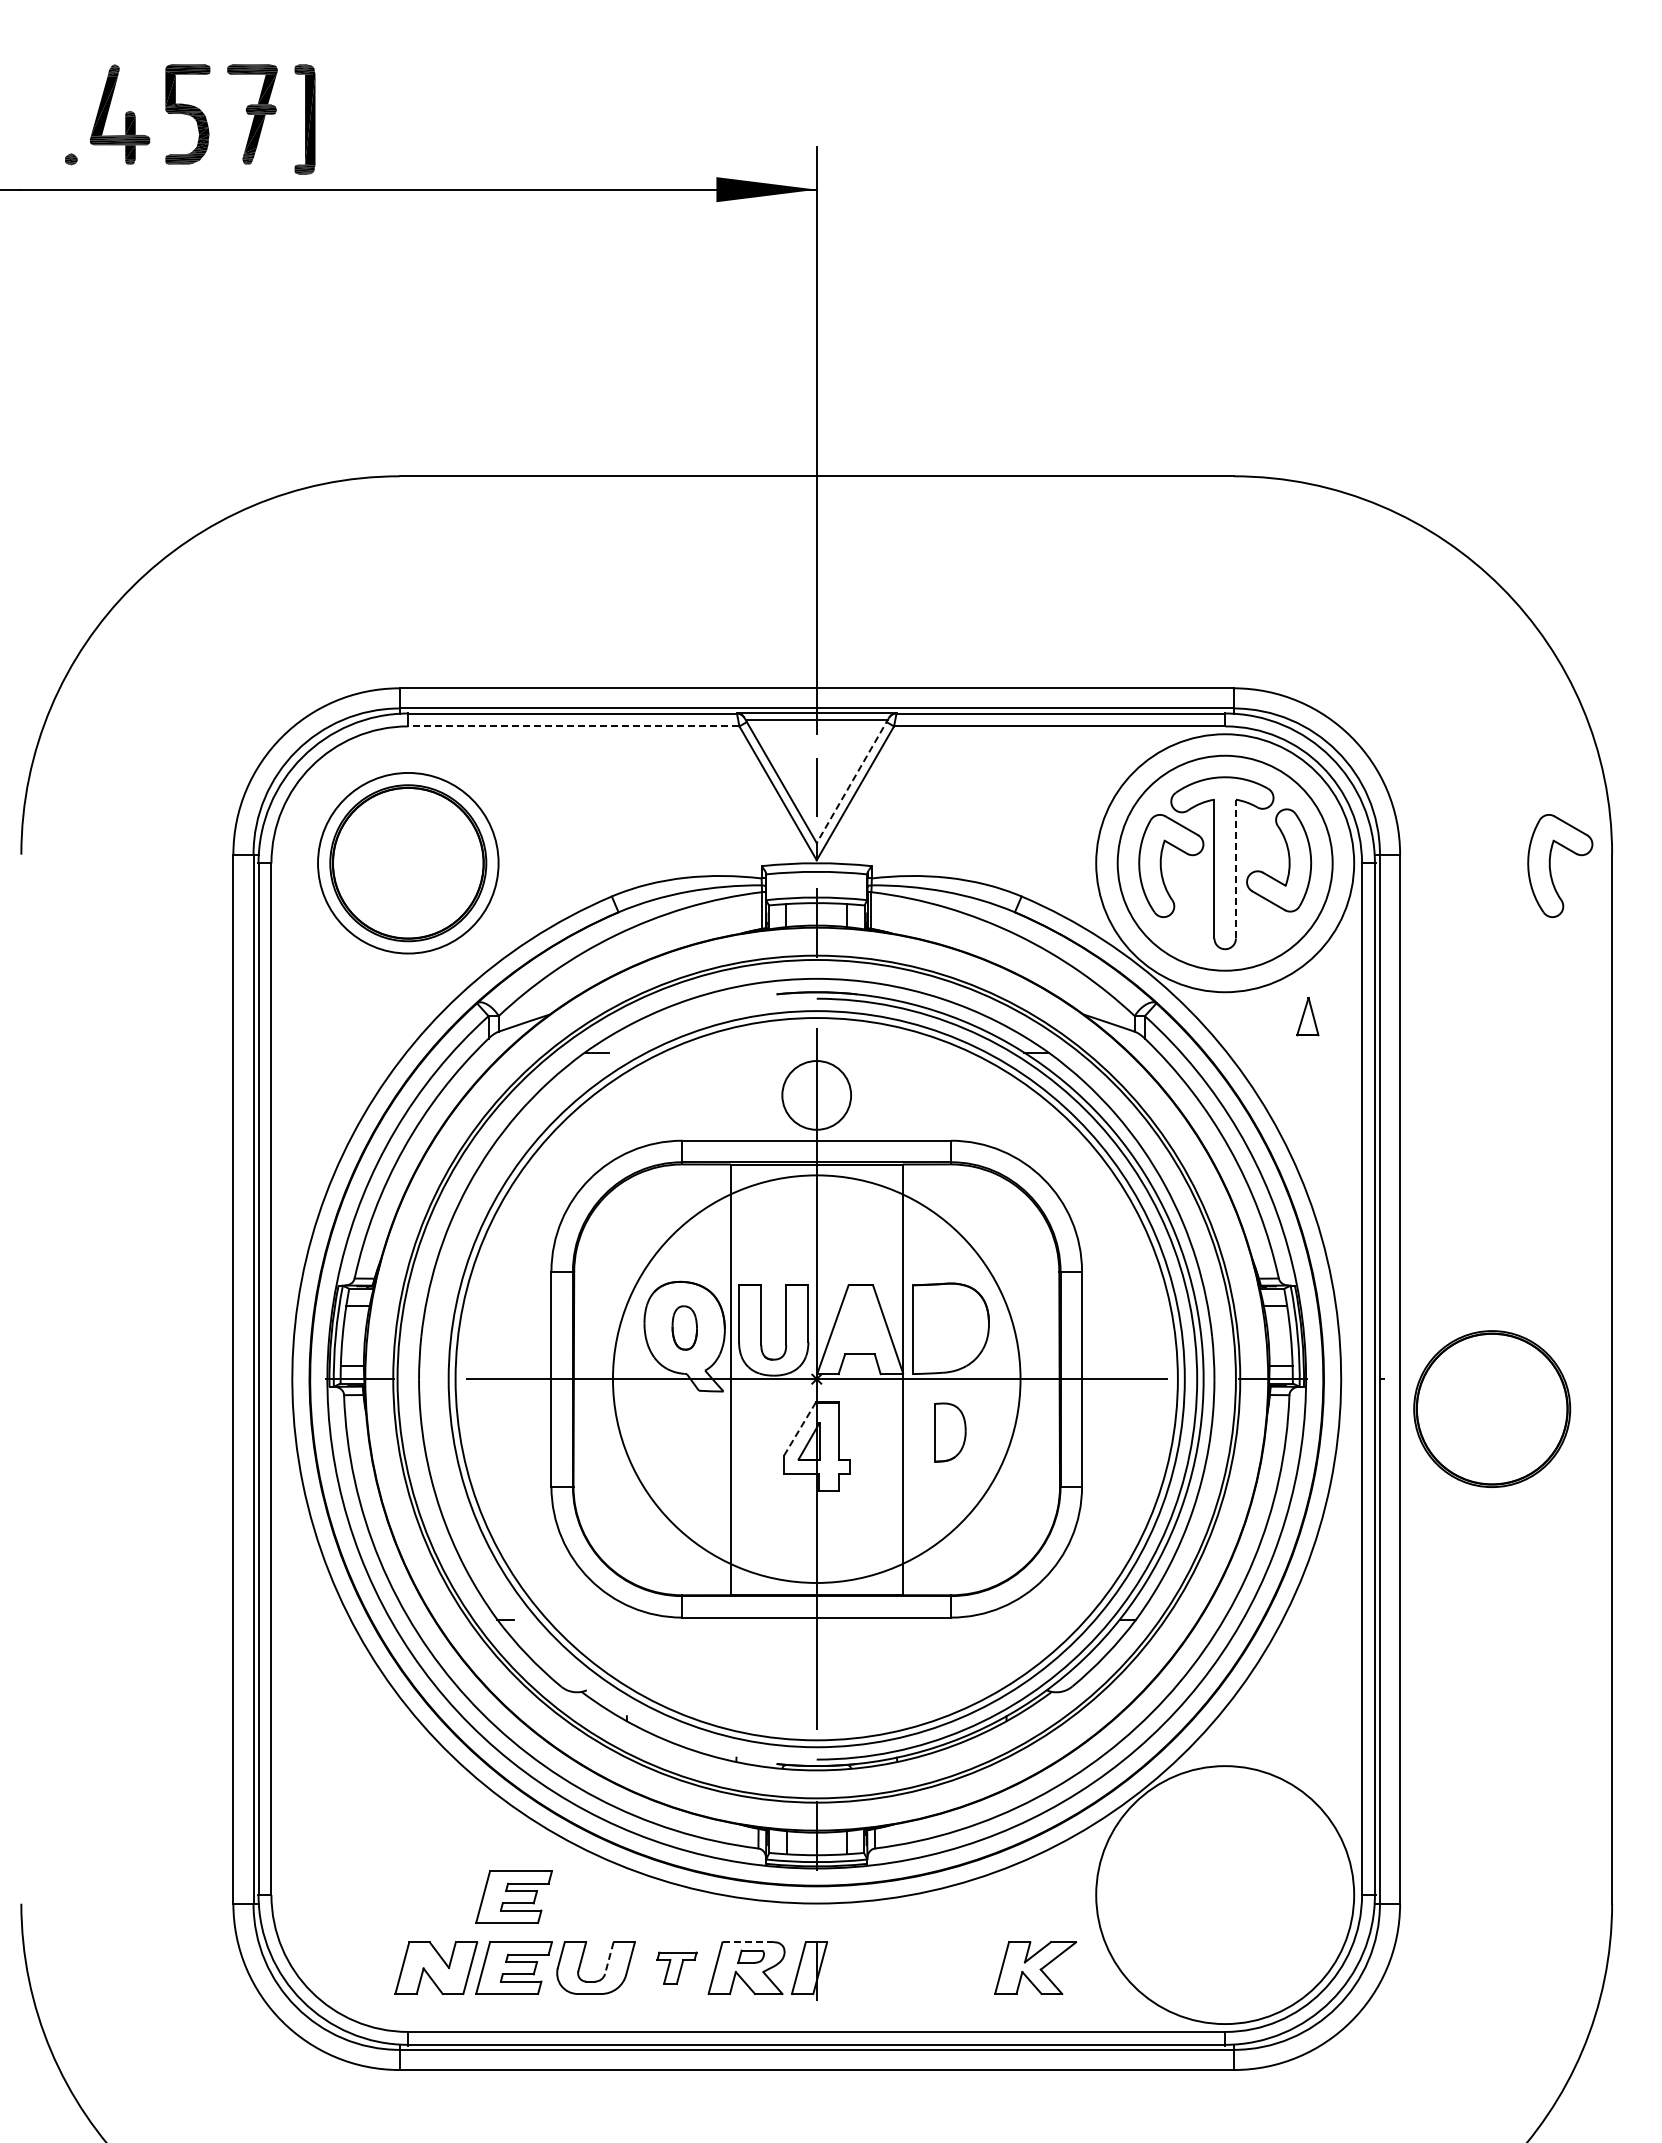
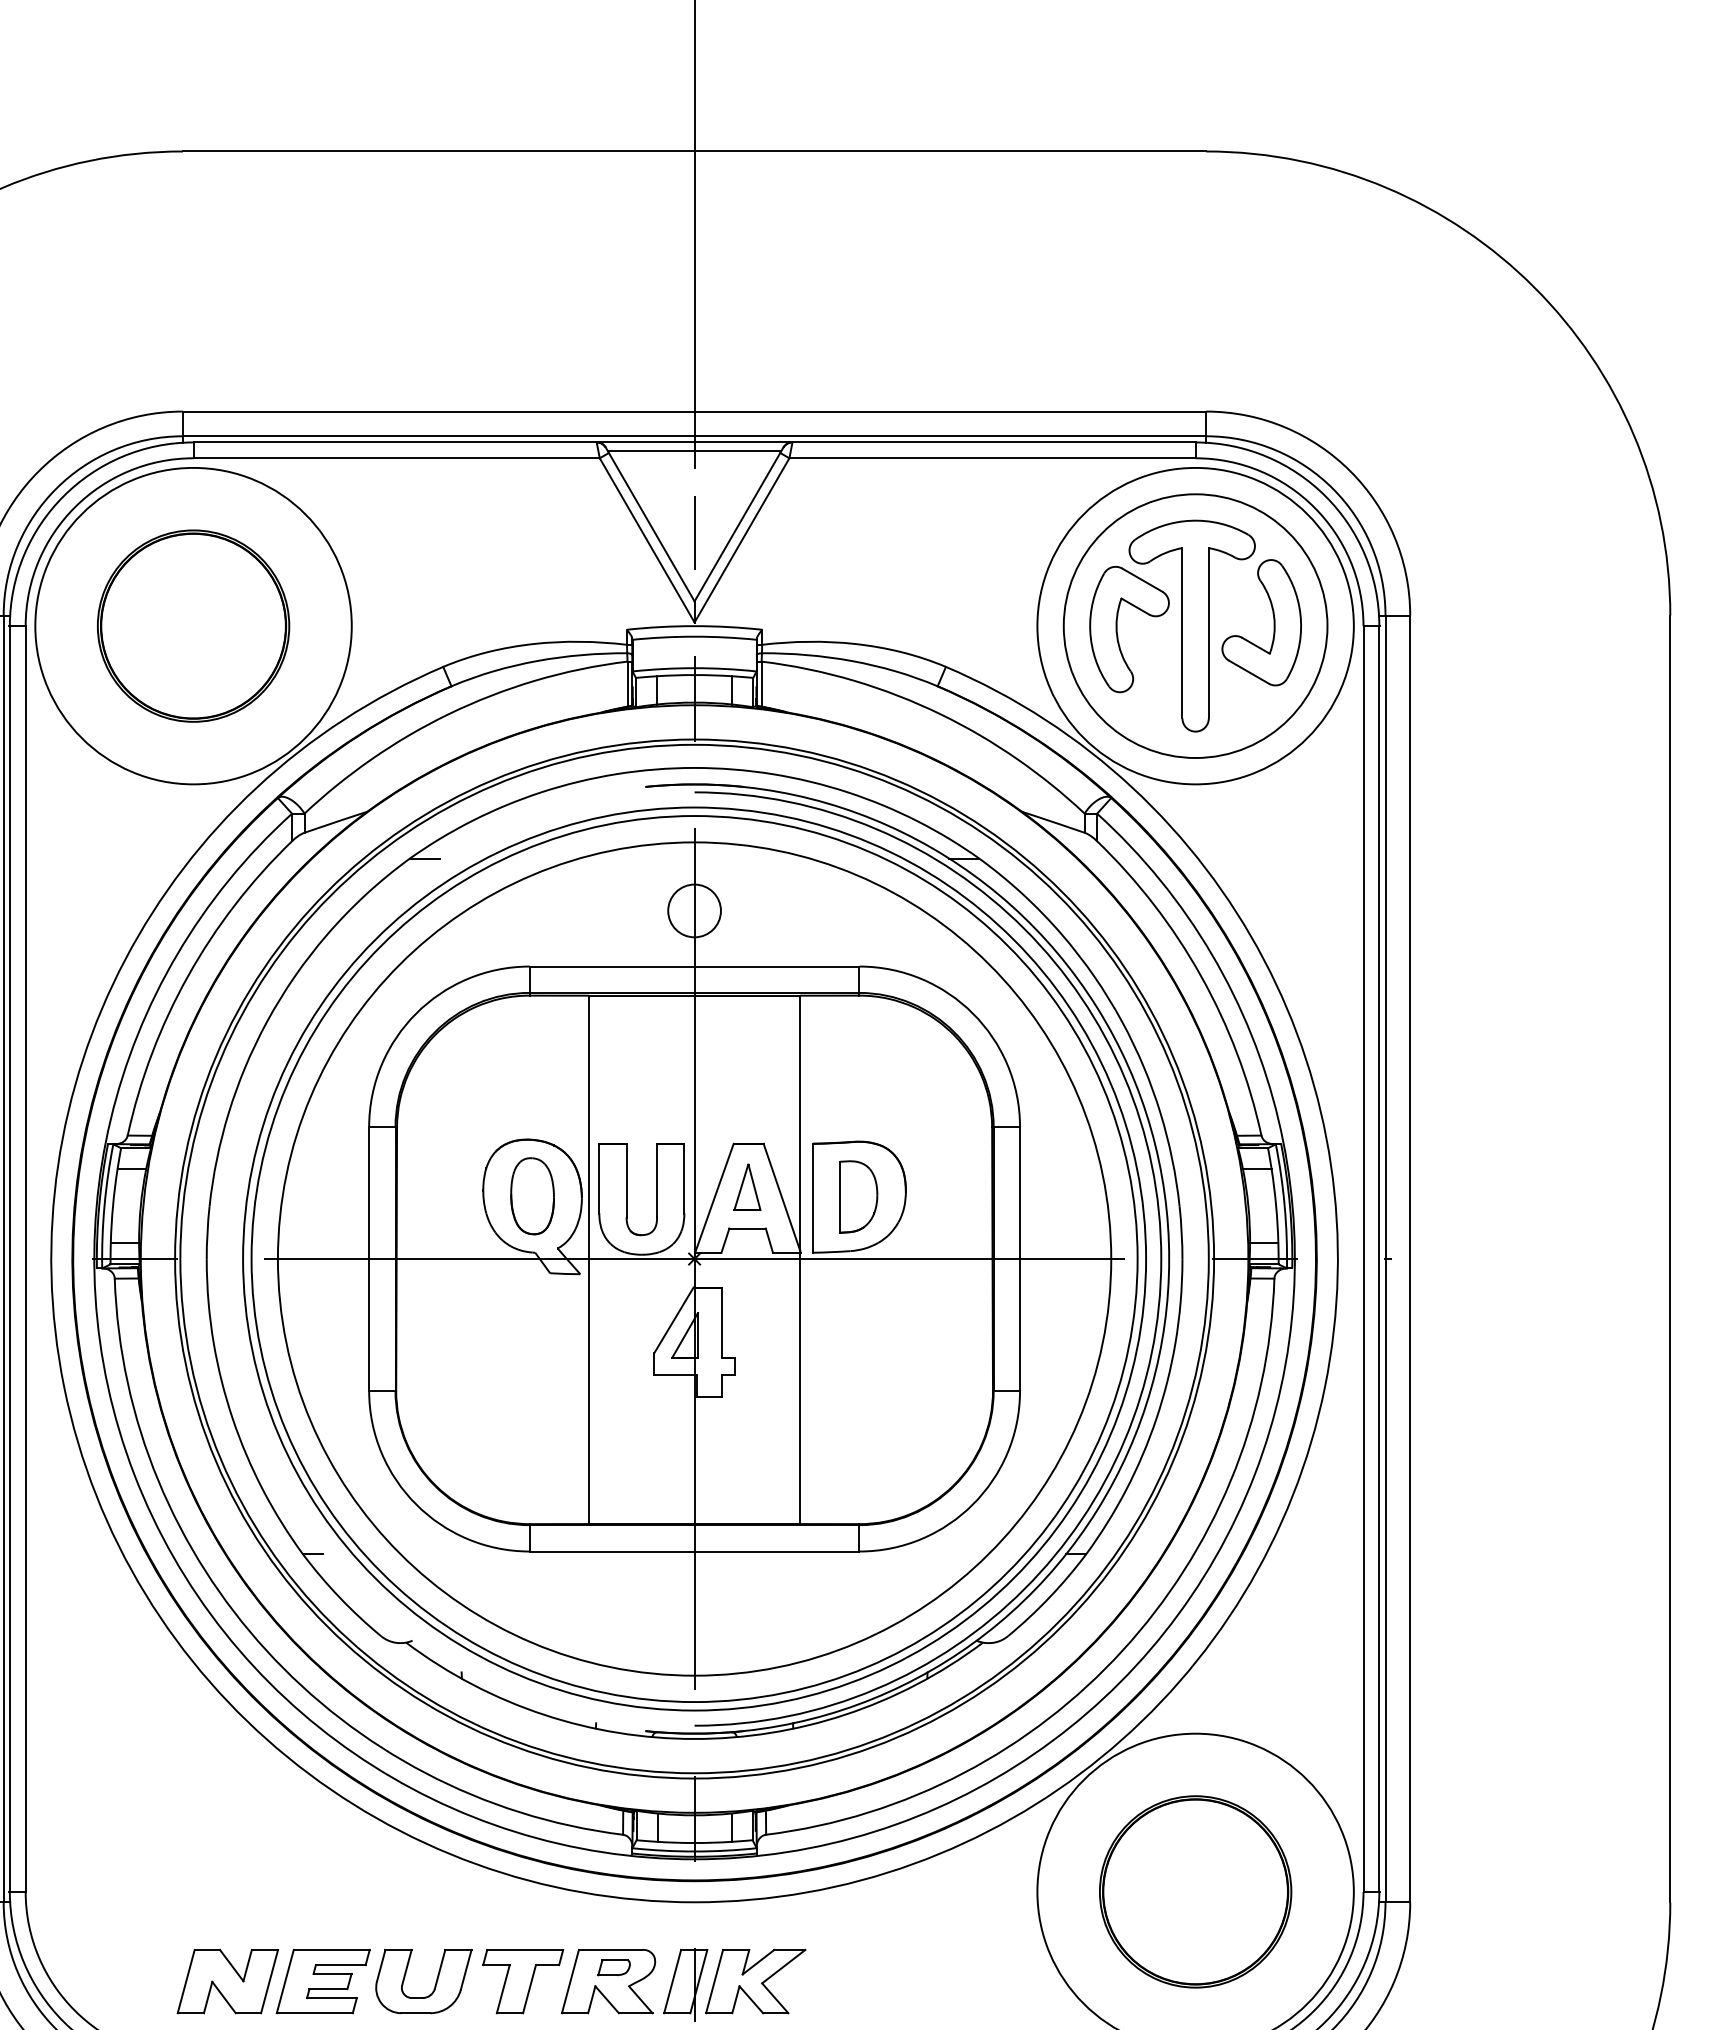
line: (573, 726) -> (396, 458), dashed -> solid
line: (852, 780) -> (738, 524), dashed -> solid
circle: (408, 863) -> (193, 626), size x1.43
part: (1550, 865) -> (1594, 628), removed
line: (1235, 868) -> (1208, 632), dashed -> solid
part: (1307, 1016) -> (747, 1187), moved
circle: (816, 1094) -> (694, 909), size x0.62
part: (684, 1327) -> (532, 1195), size x1.43
circle: (816, 1378) -> (694, 1258), size x1.67
part: (1492, 1408) -> (1196, 1891), moved
line: (799, 1429) -> (673, 1320), dashed -> solid
part: (950, 1432) -> (858, 1196), moved
part: (513, 1896) -> (322, 1893), removed
line: (748, 1942) -> (610, 1950), dashed -> solid
line: (609, 1958) -> (440, 1969), dashed -> solid
part: (676, 1967) -> (522, 1980), size x1.67
part: (1035, 1968) -> (755, 1981), moved

